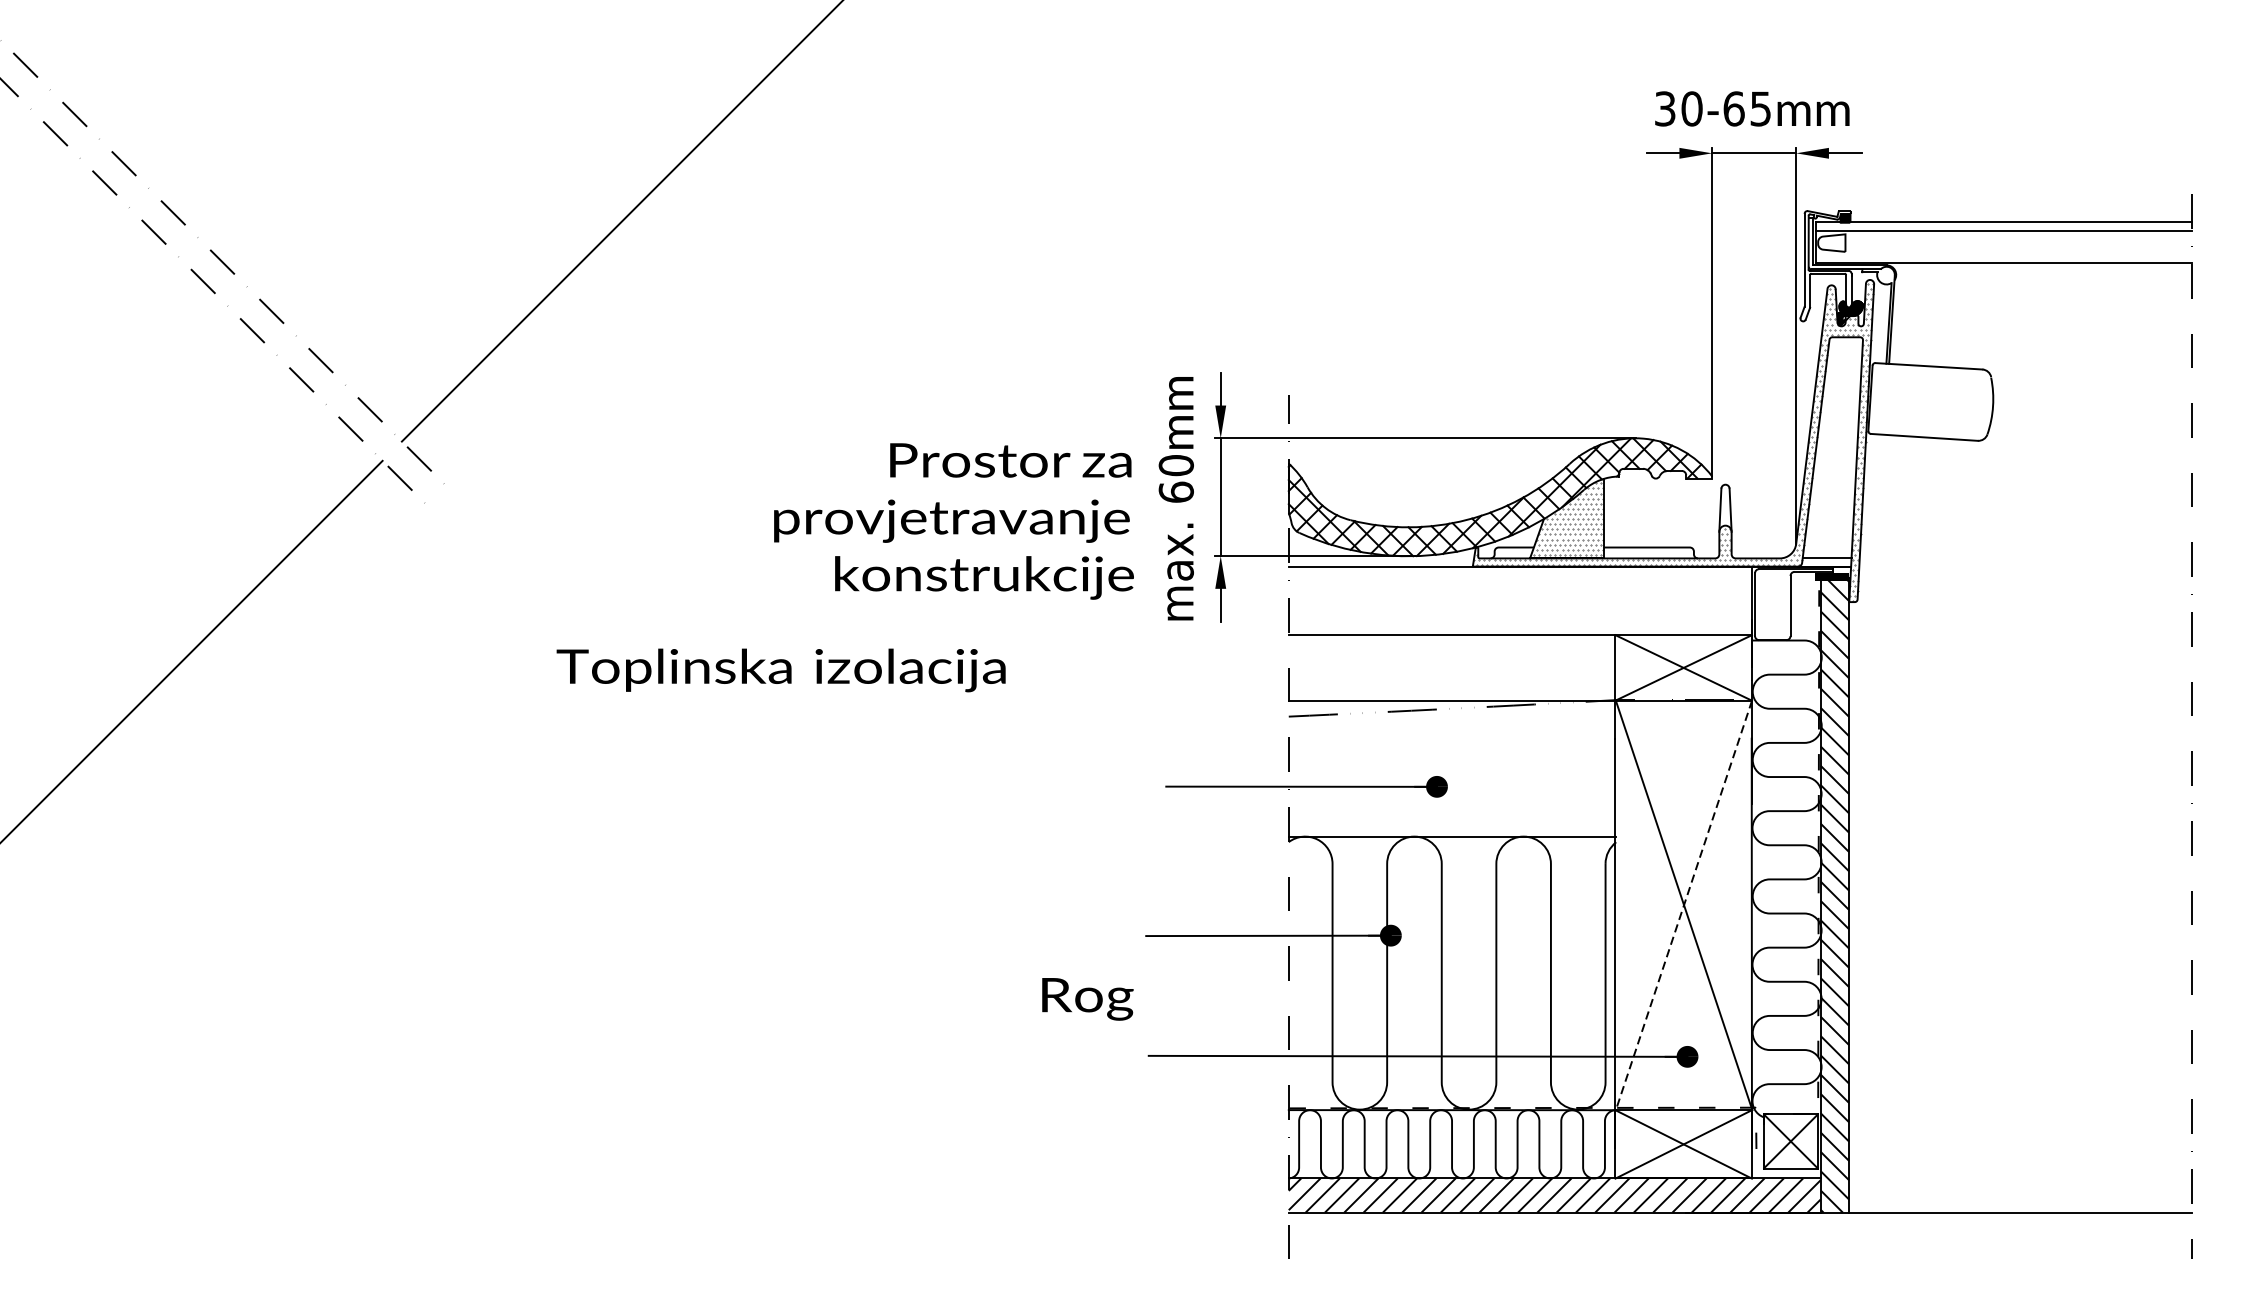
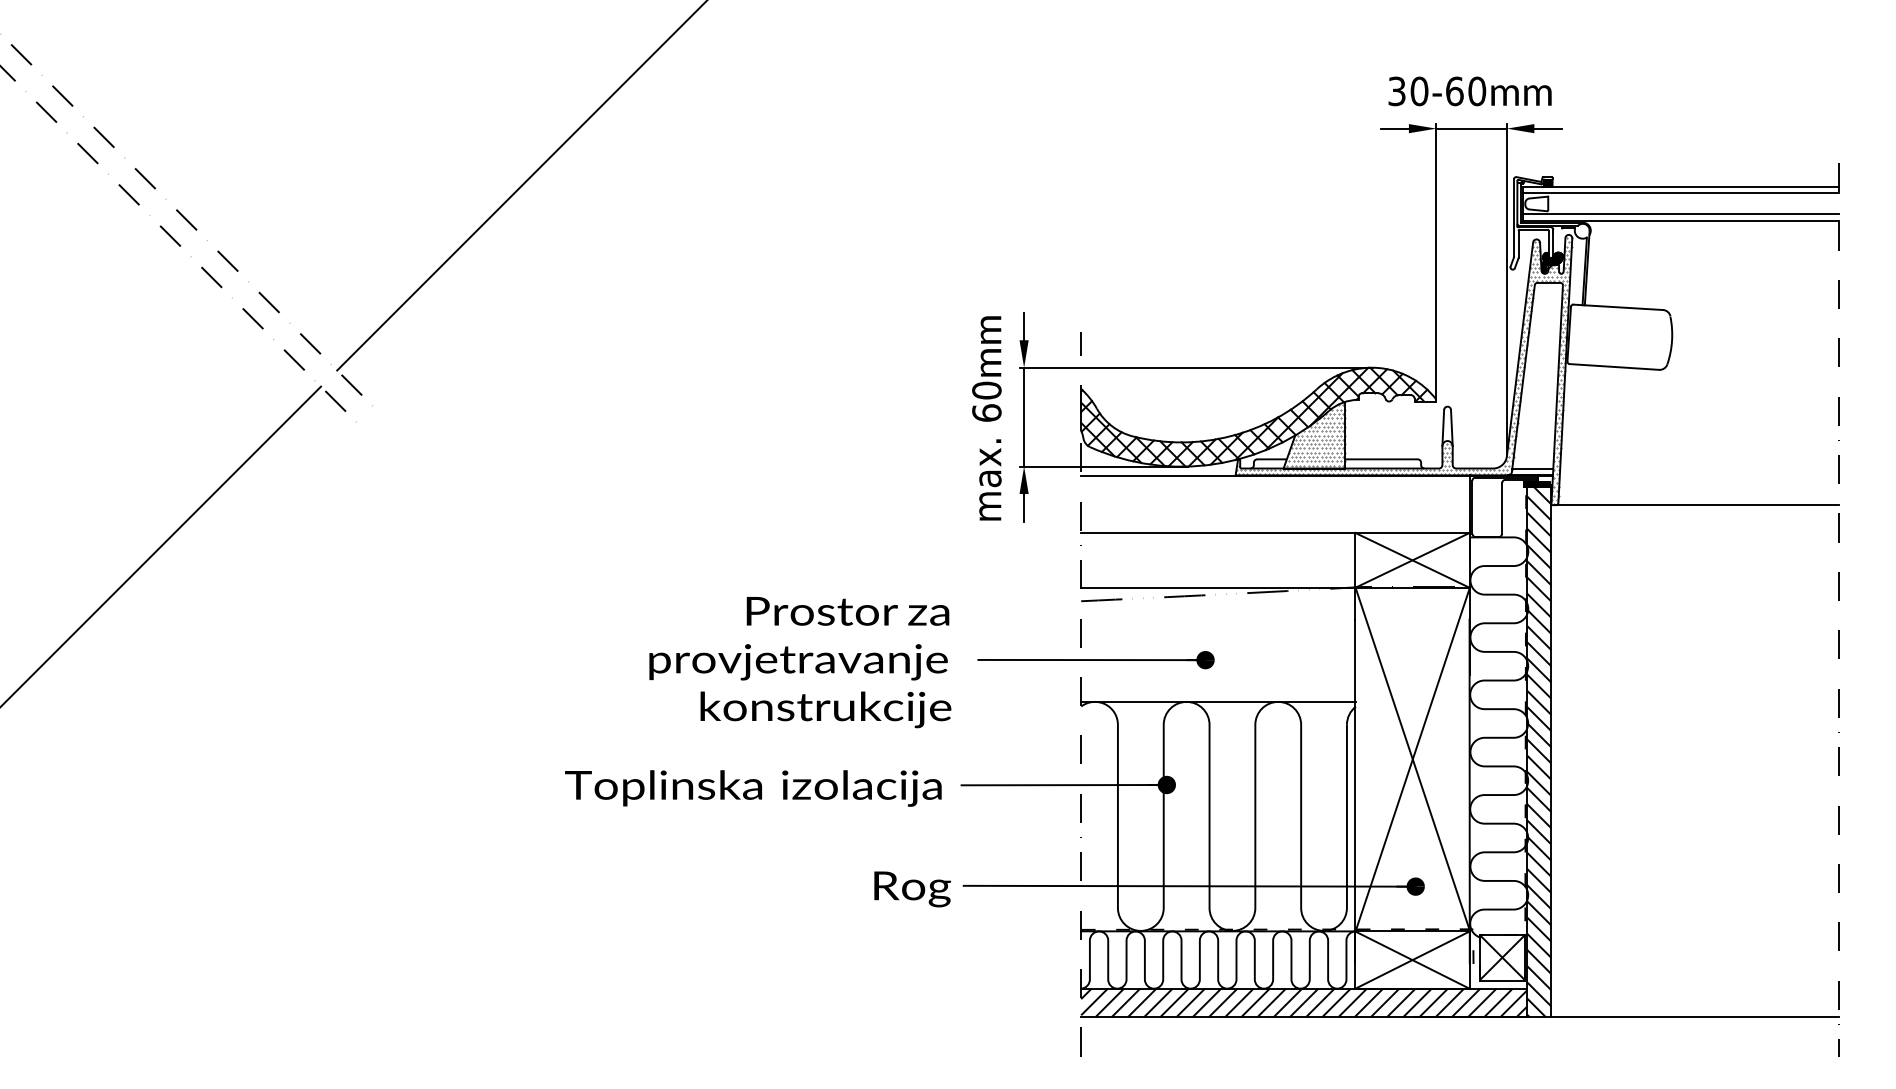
text: (1761, 109) -> (1477, 91), 30-65 -> 30-60
line: (2004, 255) -> (1681, 214), added
text: (954, 521) -> (800, 662), moved
line: (2022, 602) -> (1696, 505), added
text: (781, 670) -> (753, 788), moved
line: (1683, 906) -> (1412, 760), dashed -> solid
text: (1087, 999) -> (912, 889), moved

